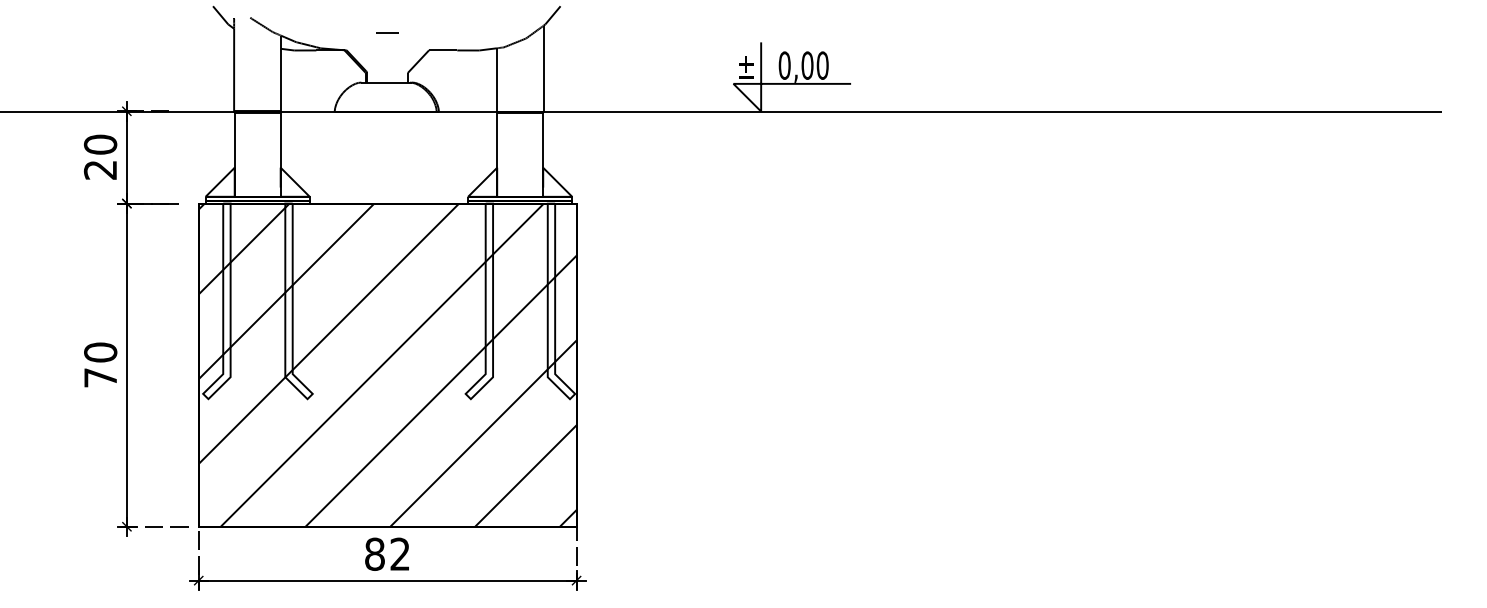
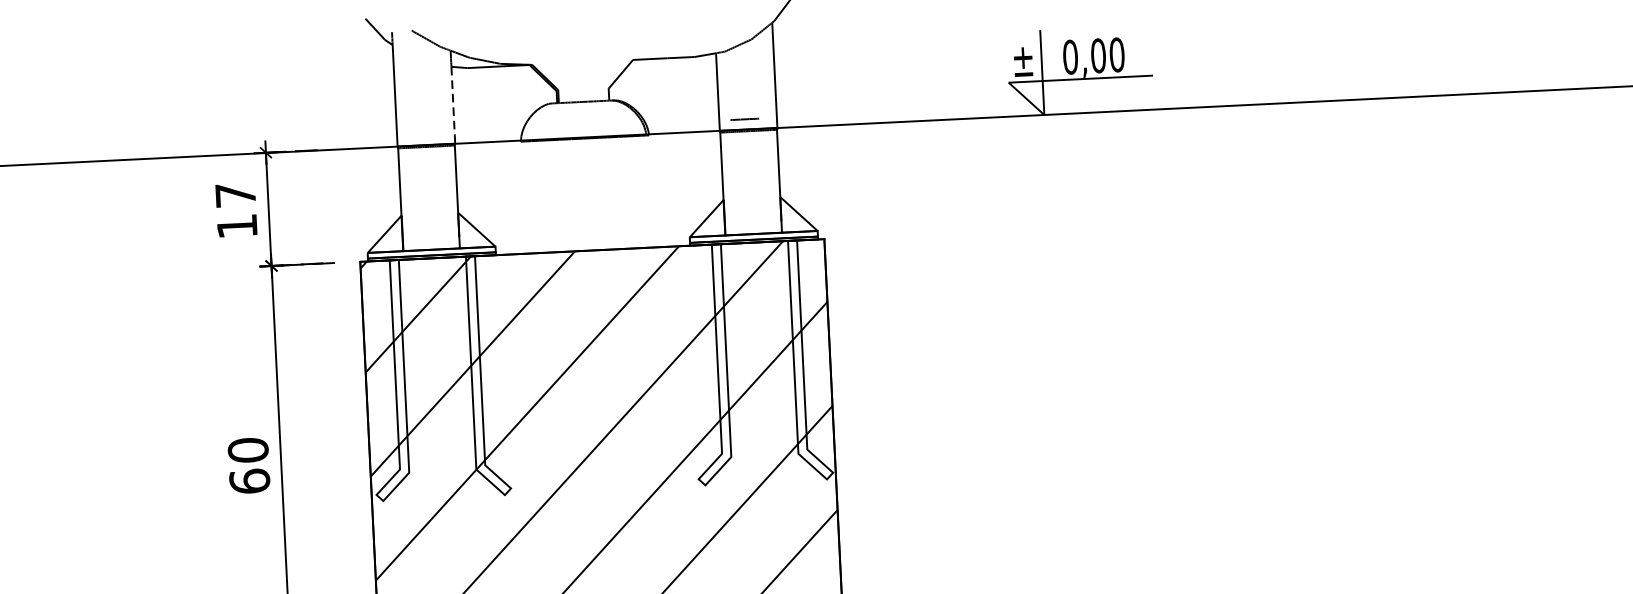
line: (387, 32) -> (744, 118), moved
line: (281, 81) -> (453, 106), solid -> dashed
text: (100, 156) -> (236, 209), 20 -> 17
text: (100, 377) -> (249, 480), 70 -> 60

